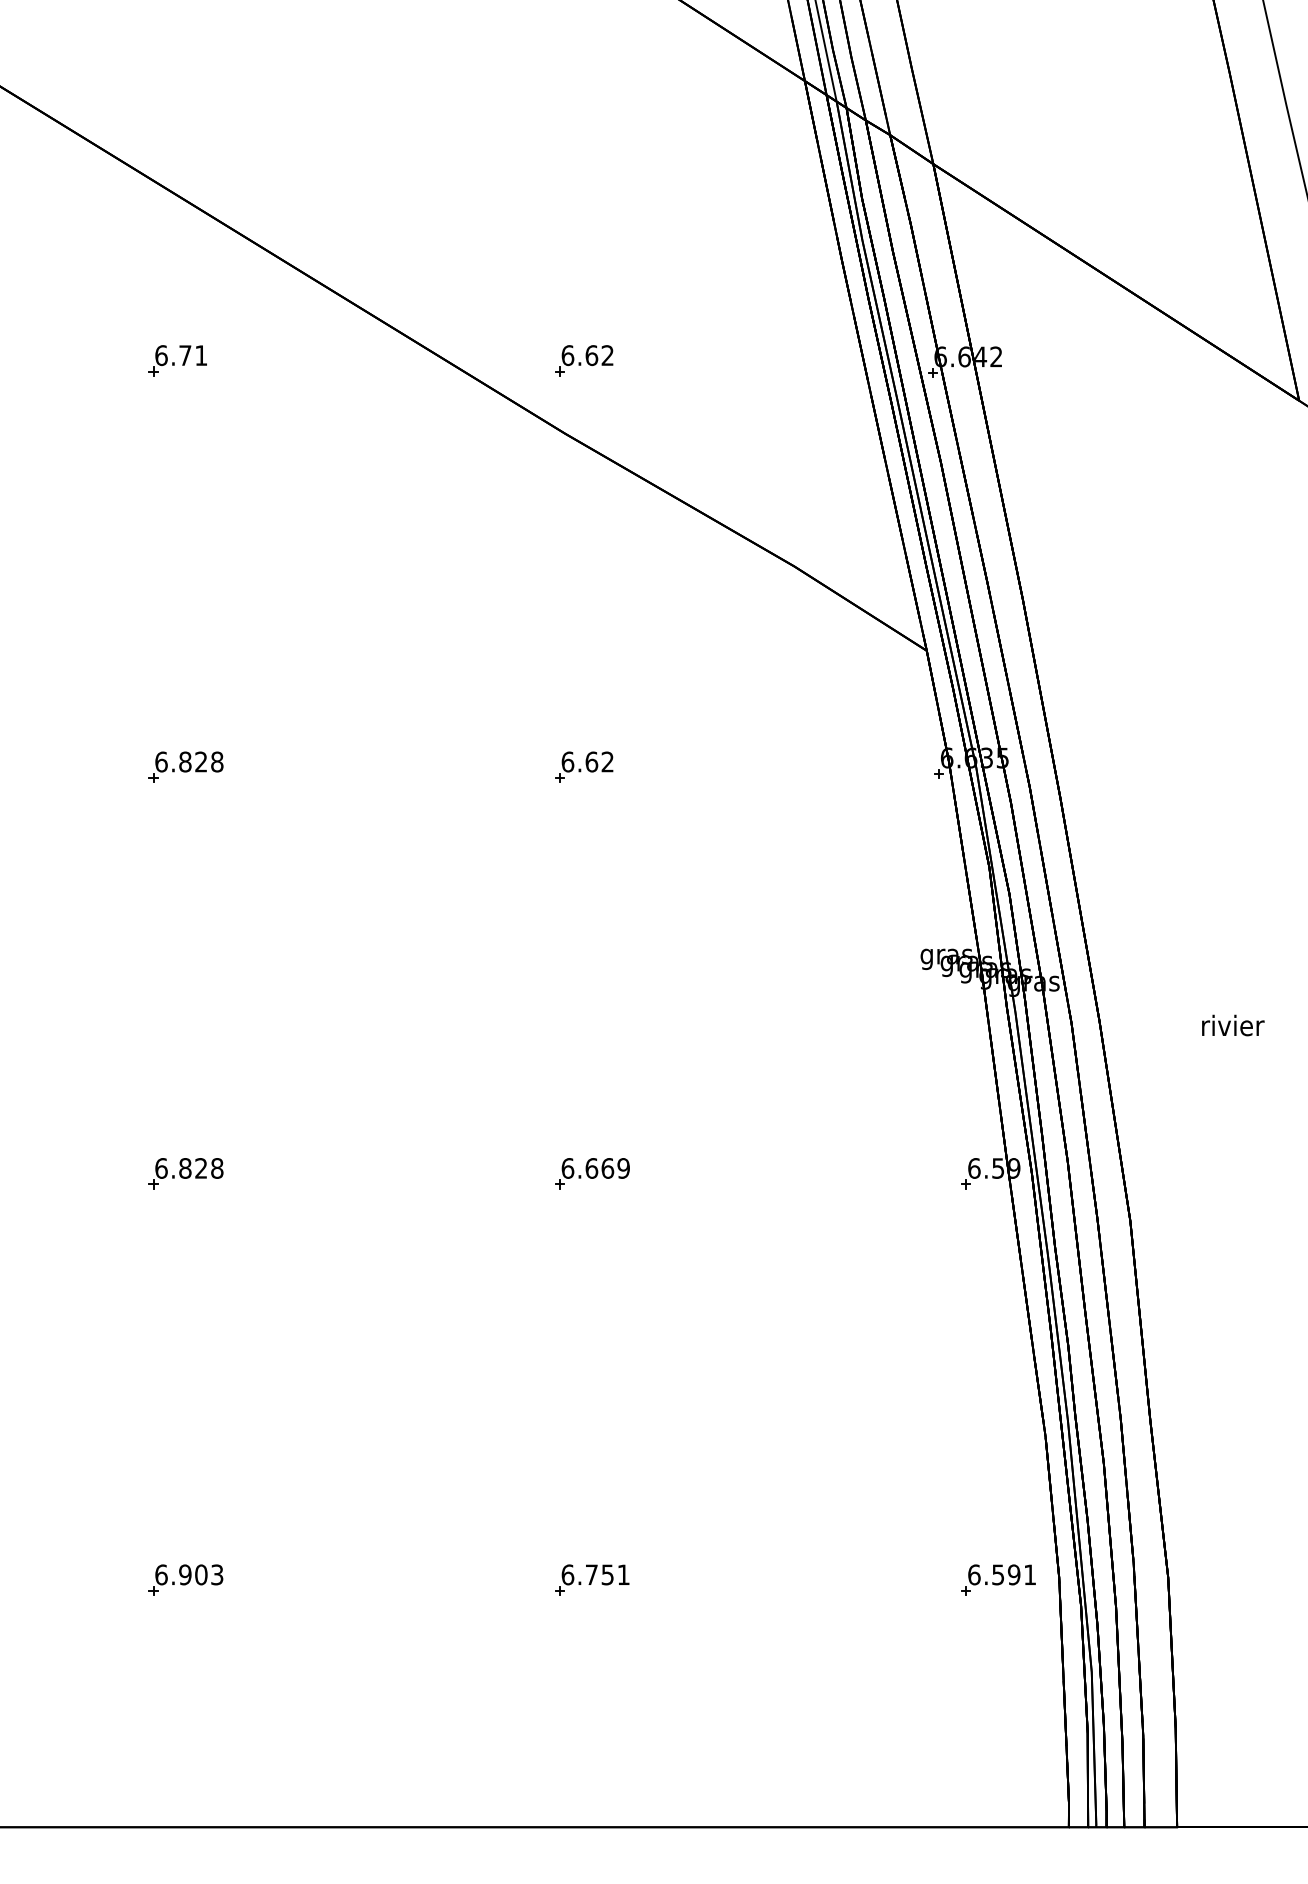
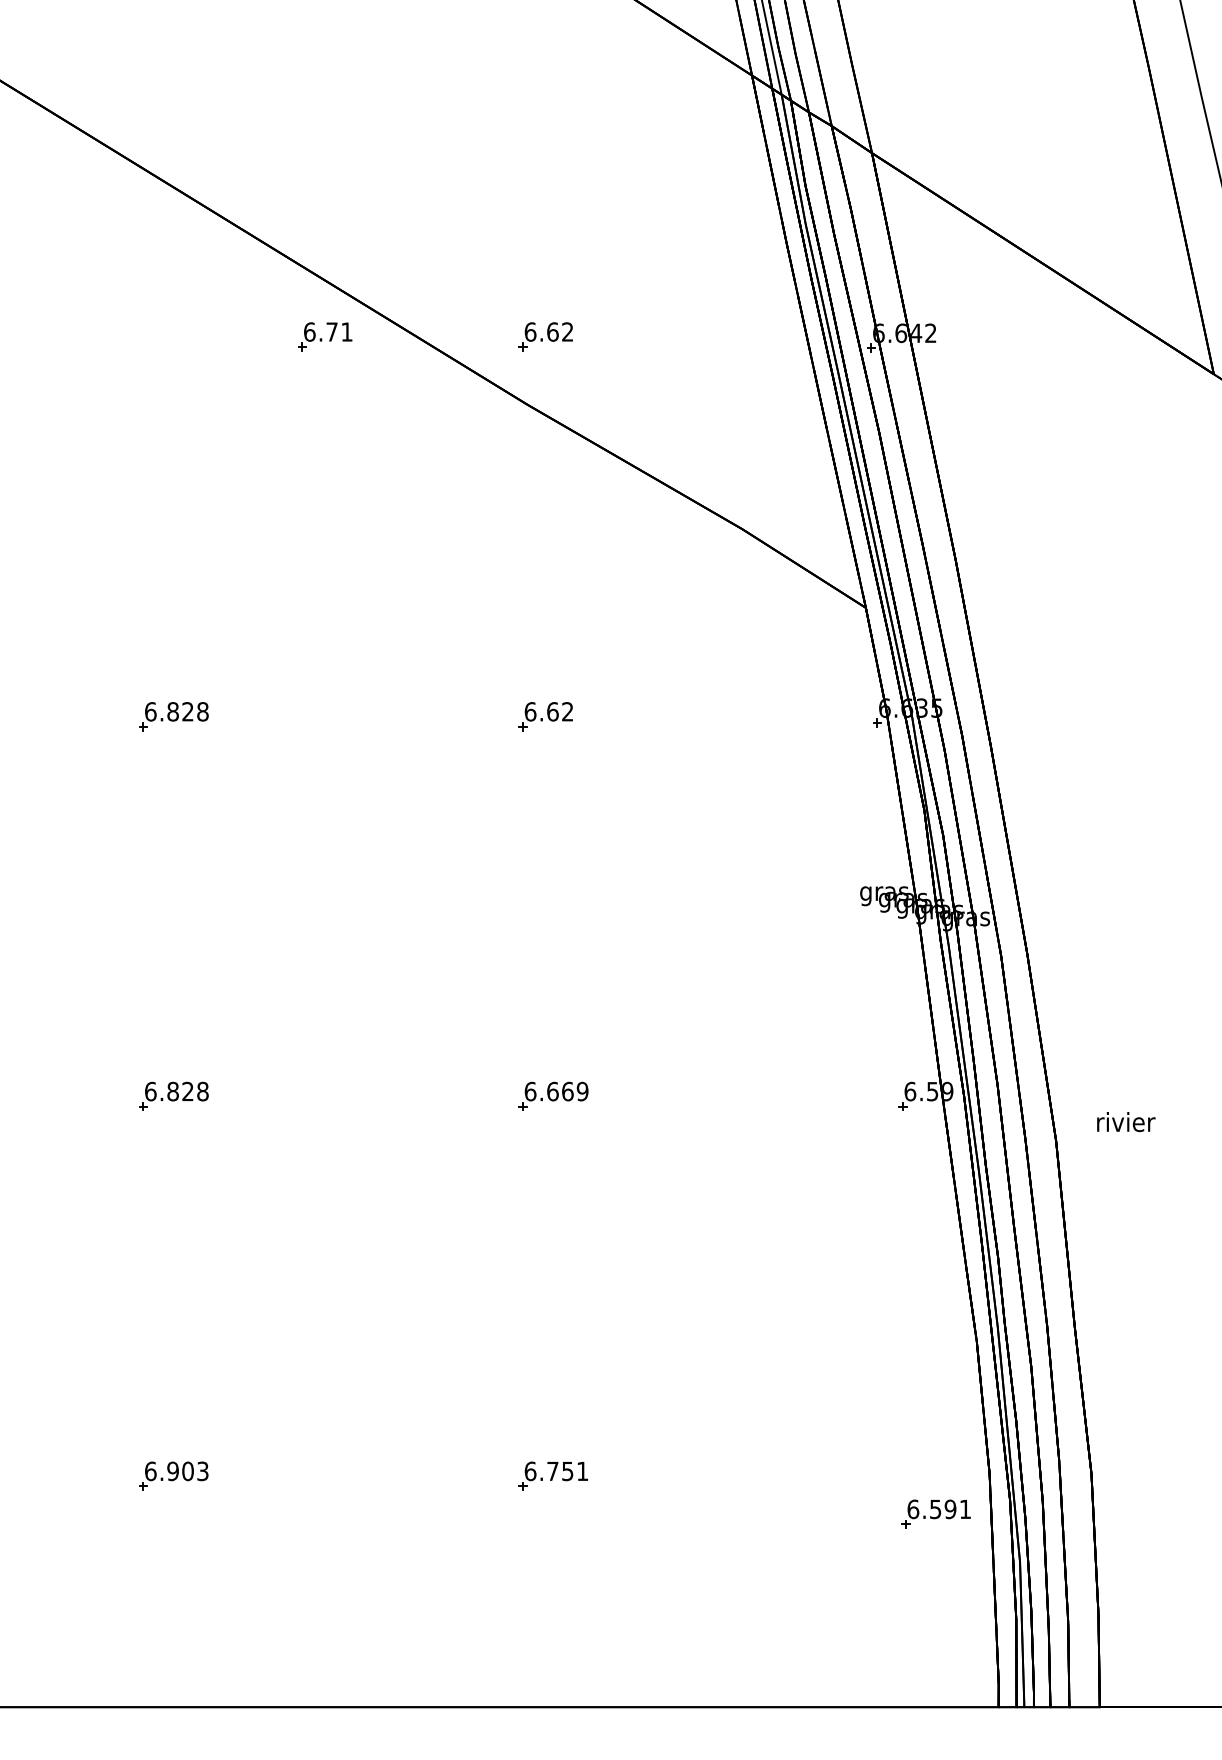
part: (178, 360) -> (325, 336), moved
text: (1233, 1026) -> (1126, 1122), moved
part: (998, 1579) -> (935, 1513), moved

